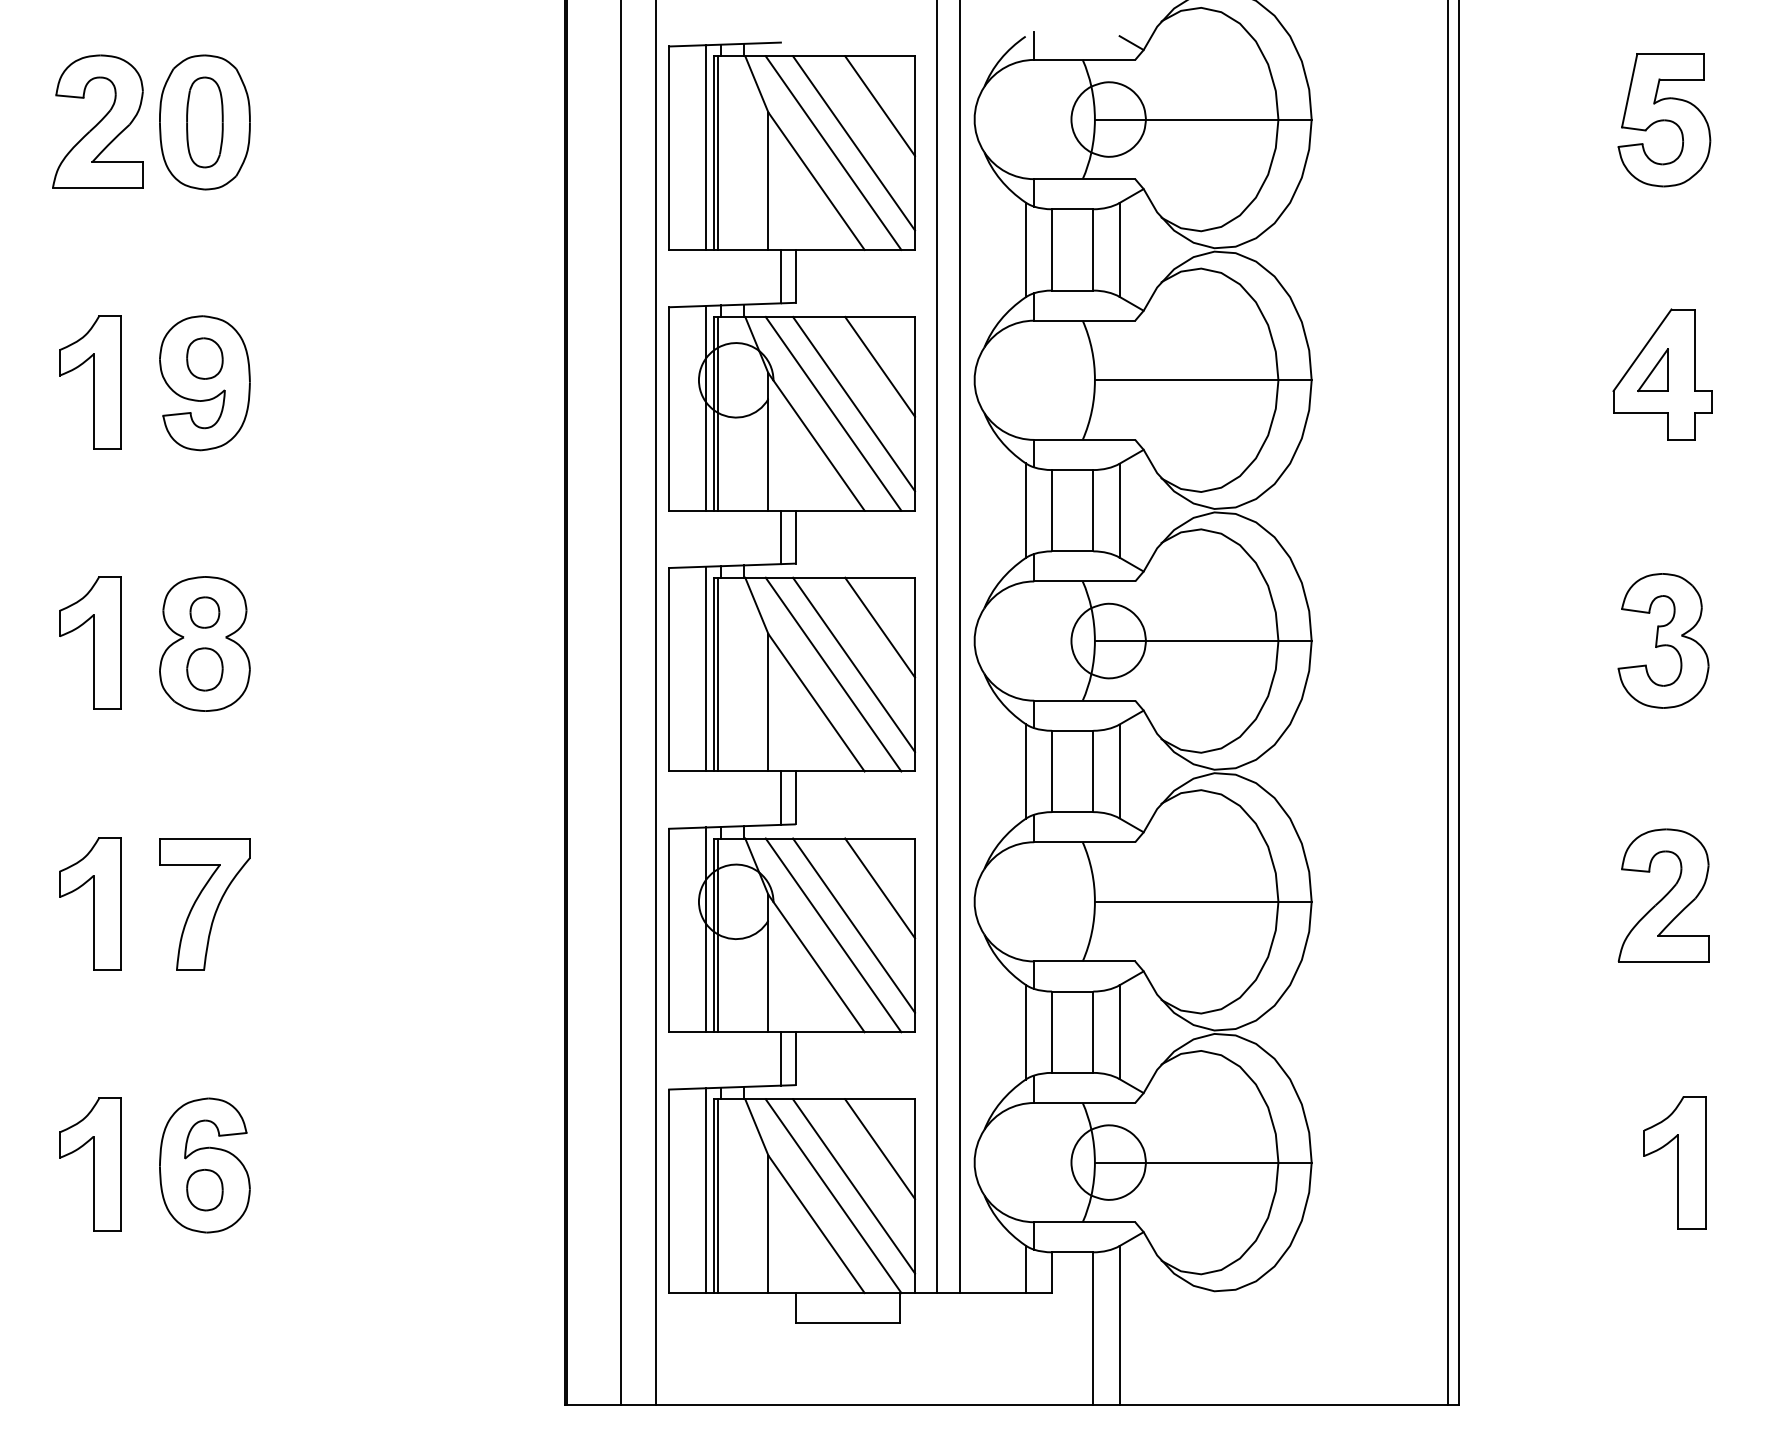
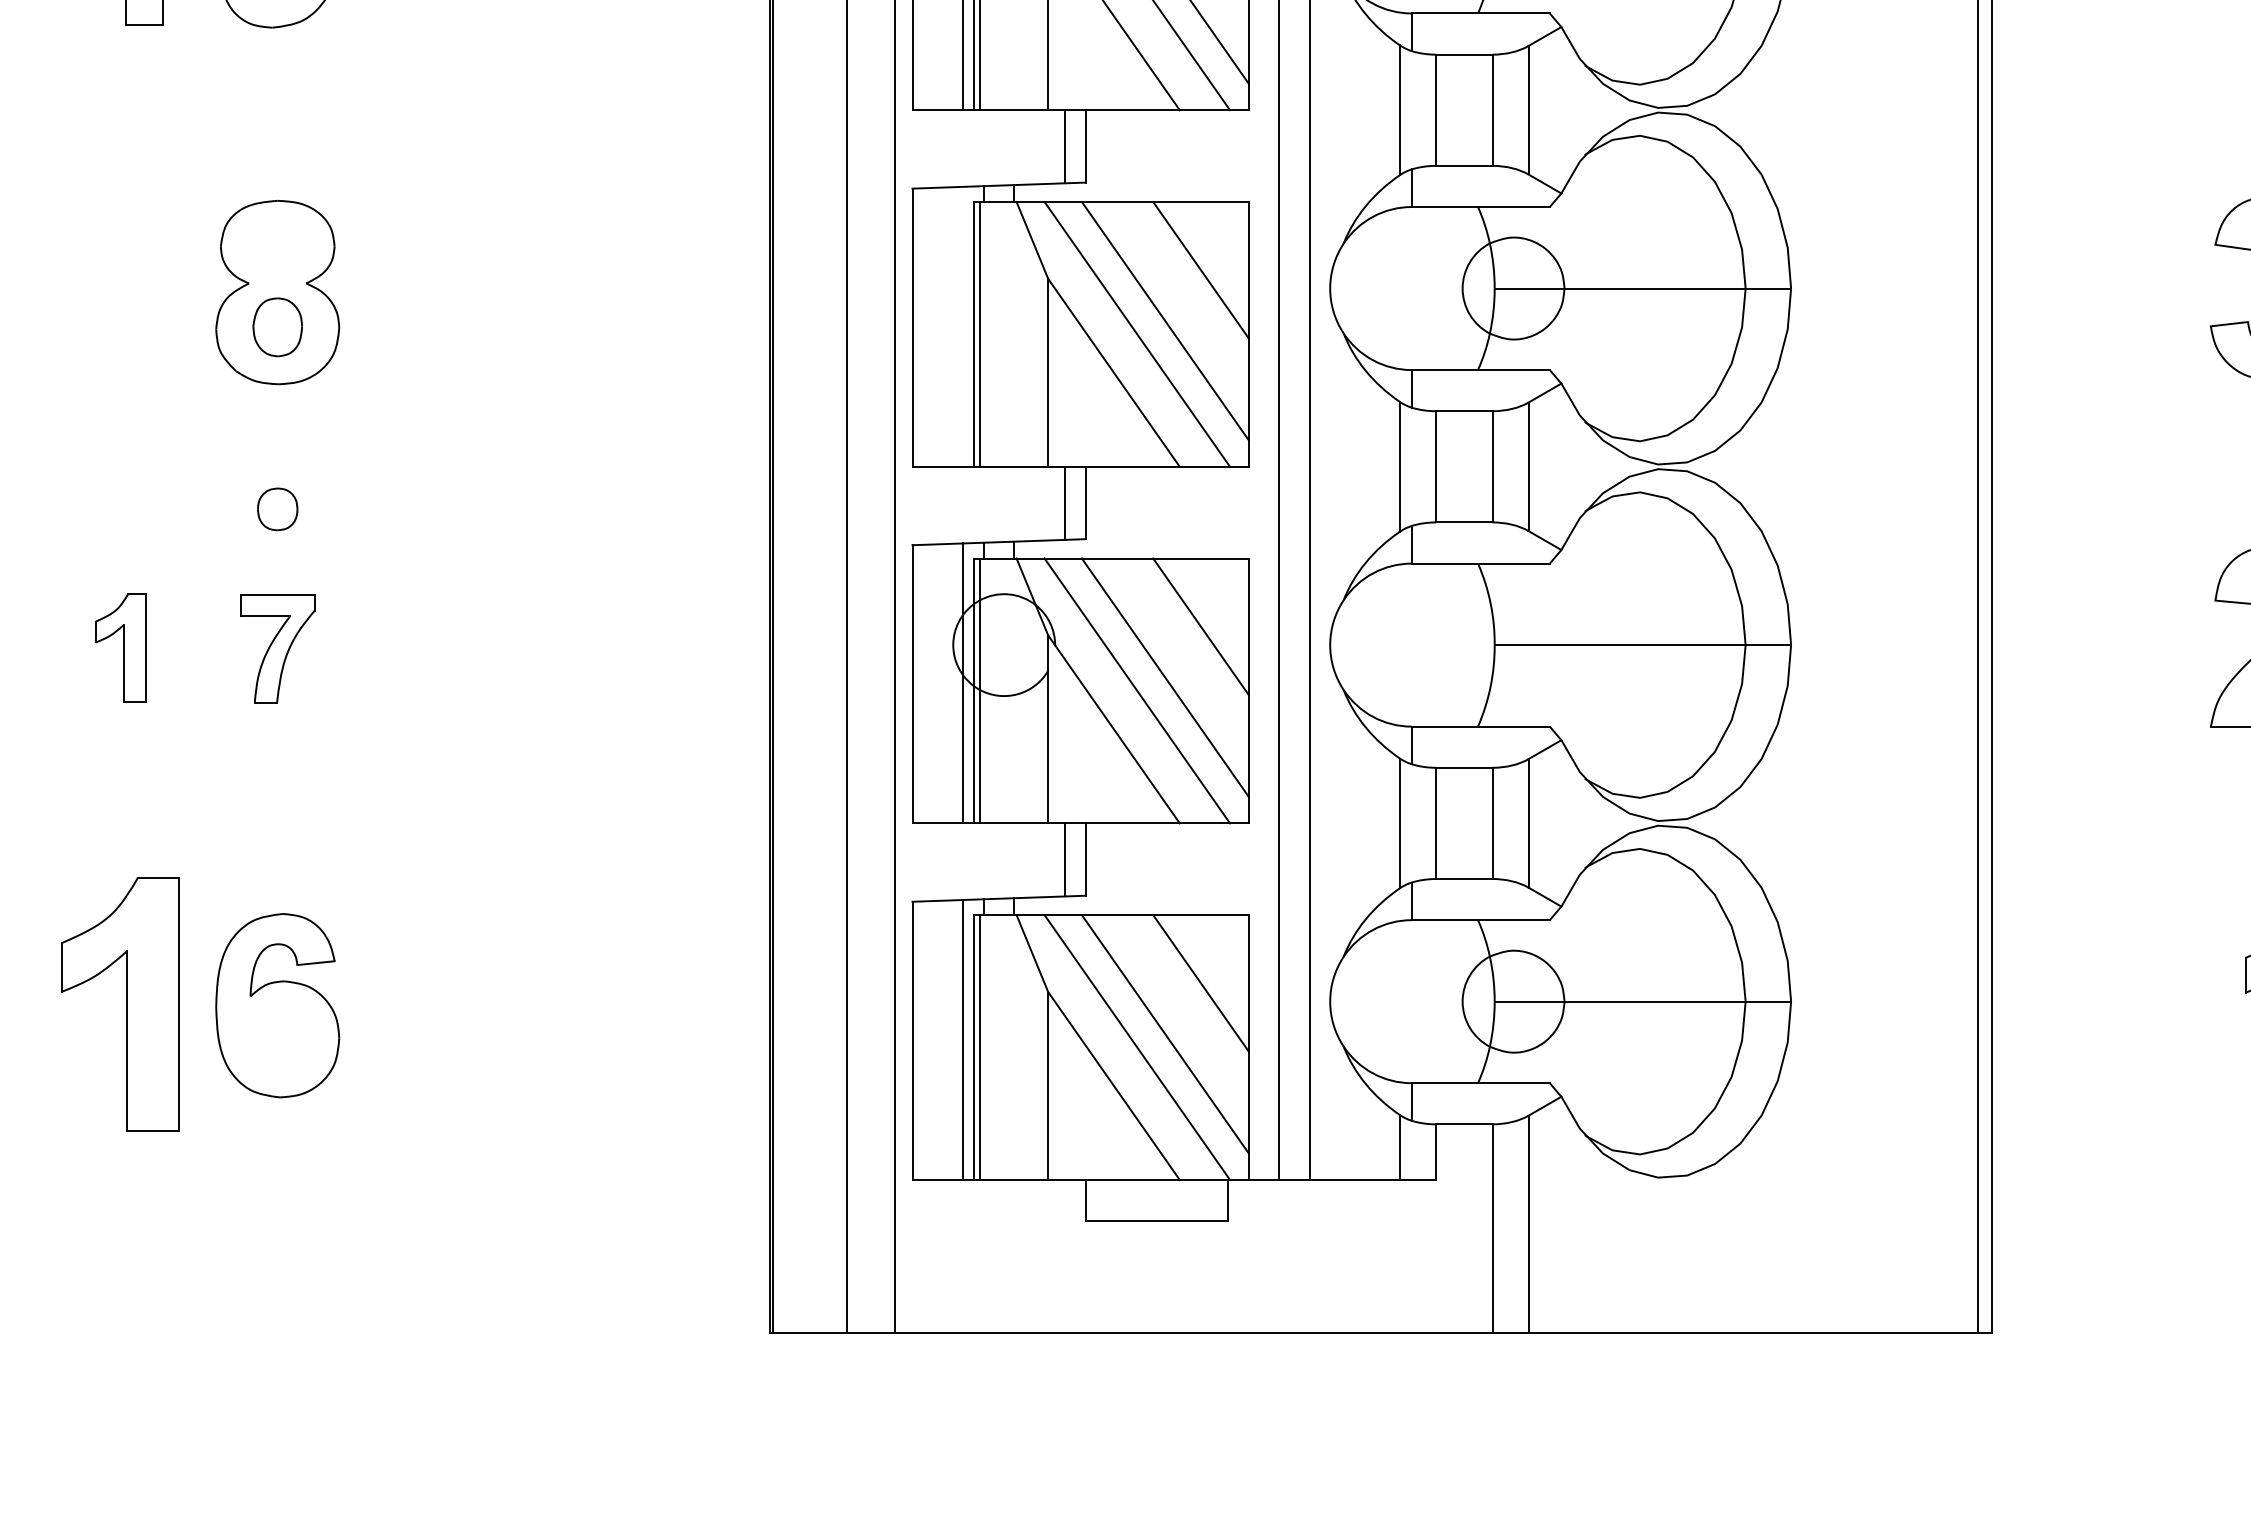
part: (204, 612) -> (277, 509), moved
part: (90, 642) -> (121, 290), removed
line: (706, 668) -> (963, 326), removed
part: (90, 903) -> (121, 647), size x0.6
part: (204, 904) -> (277, 648), size x0.6
part: (90, 1164) -> (121, 1004), size x1.4
part: (204, 1190) -> (277, 1039), removed

